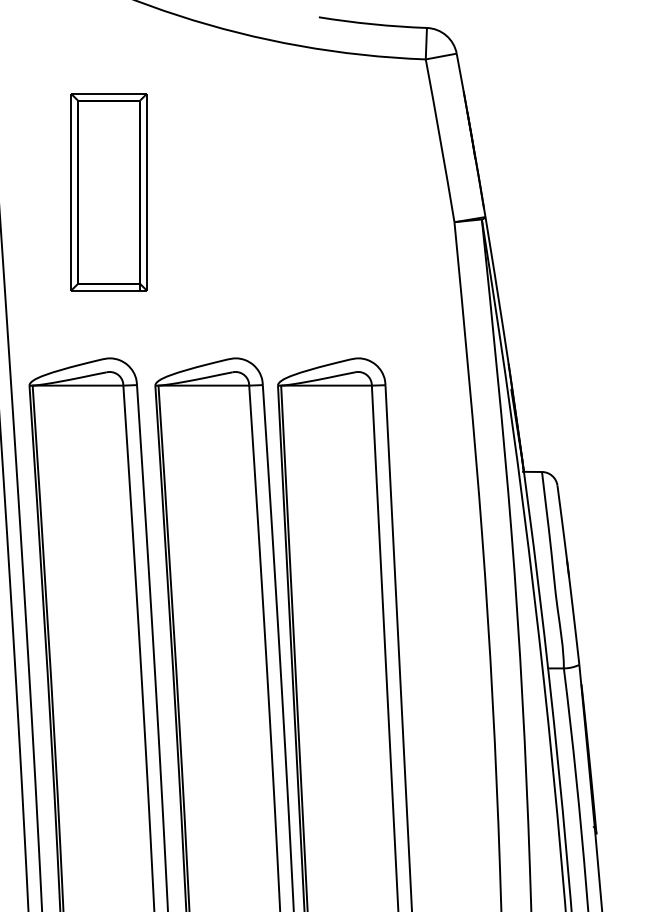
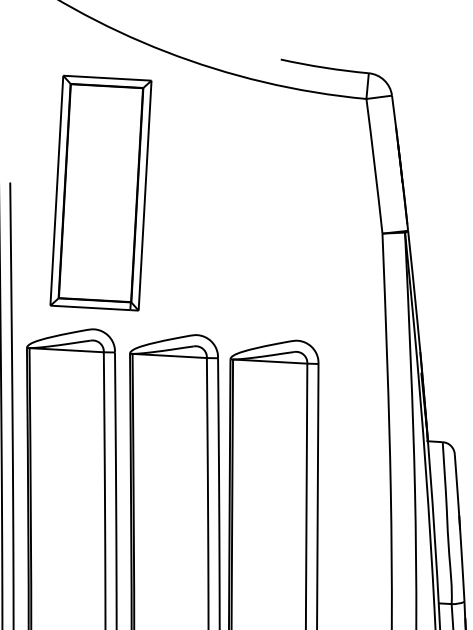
part: (108, 192) -> (100, 193), size x1.43

